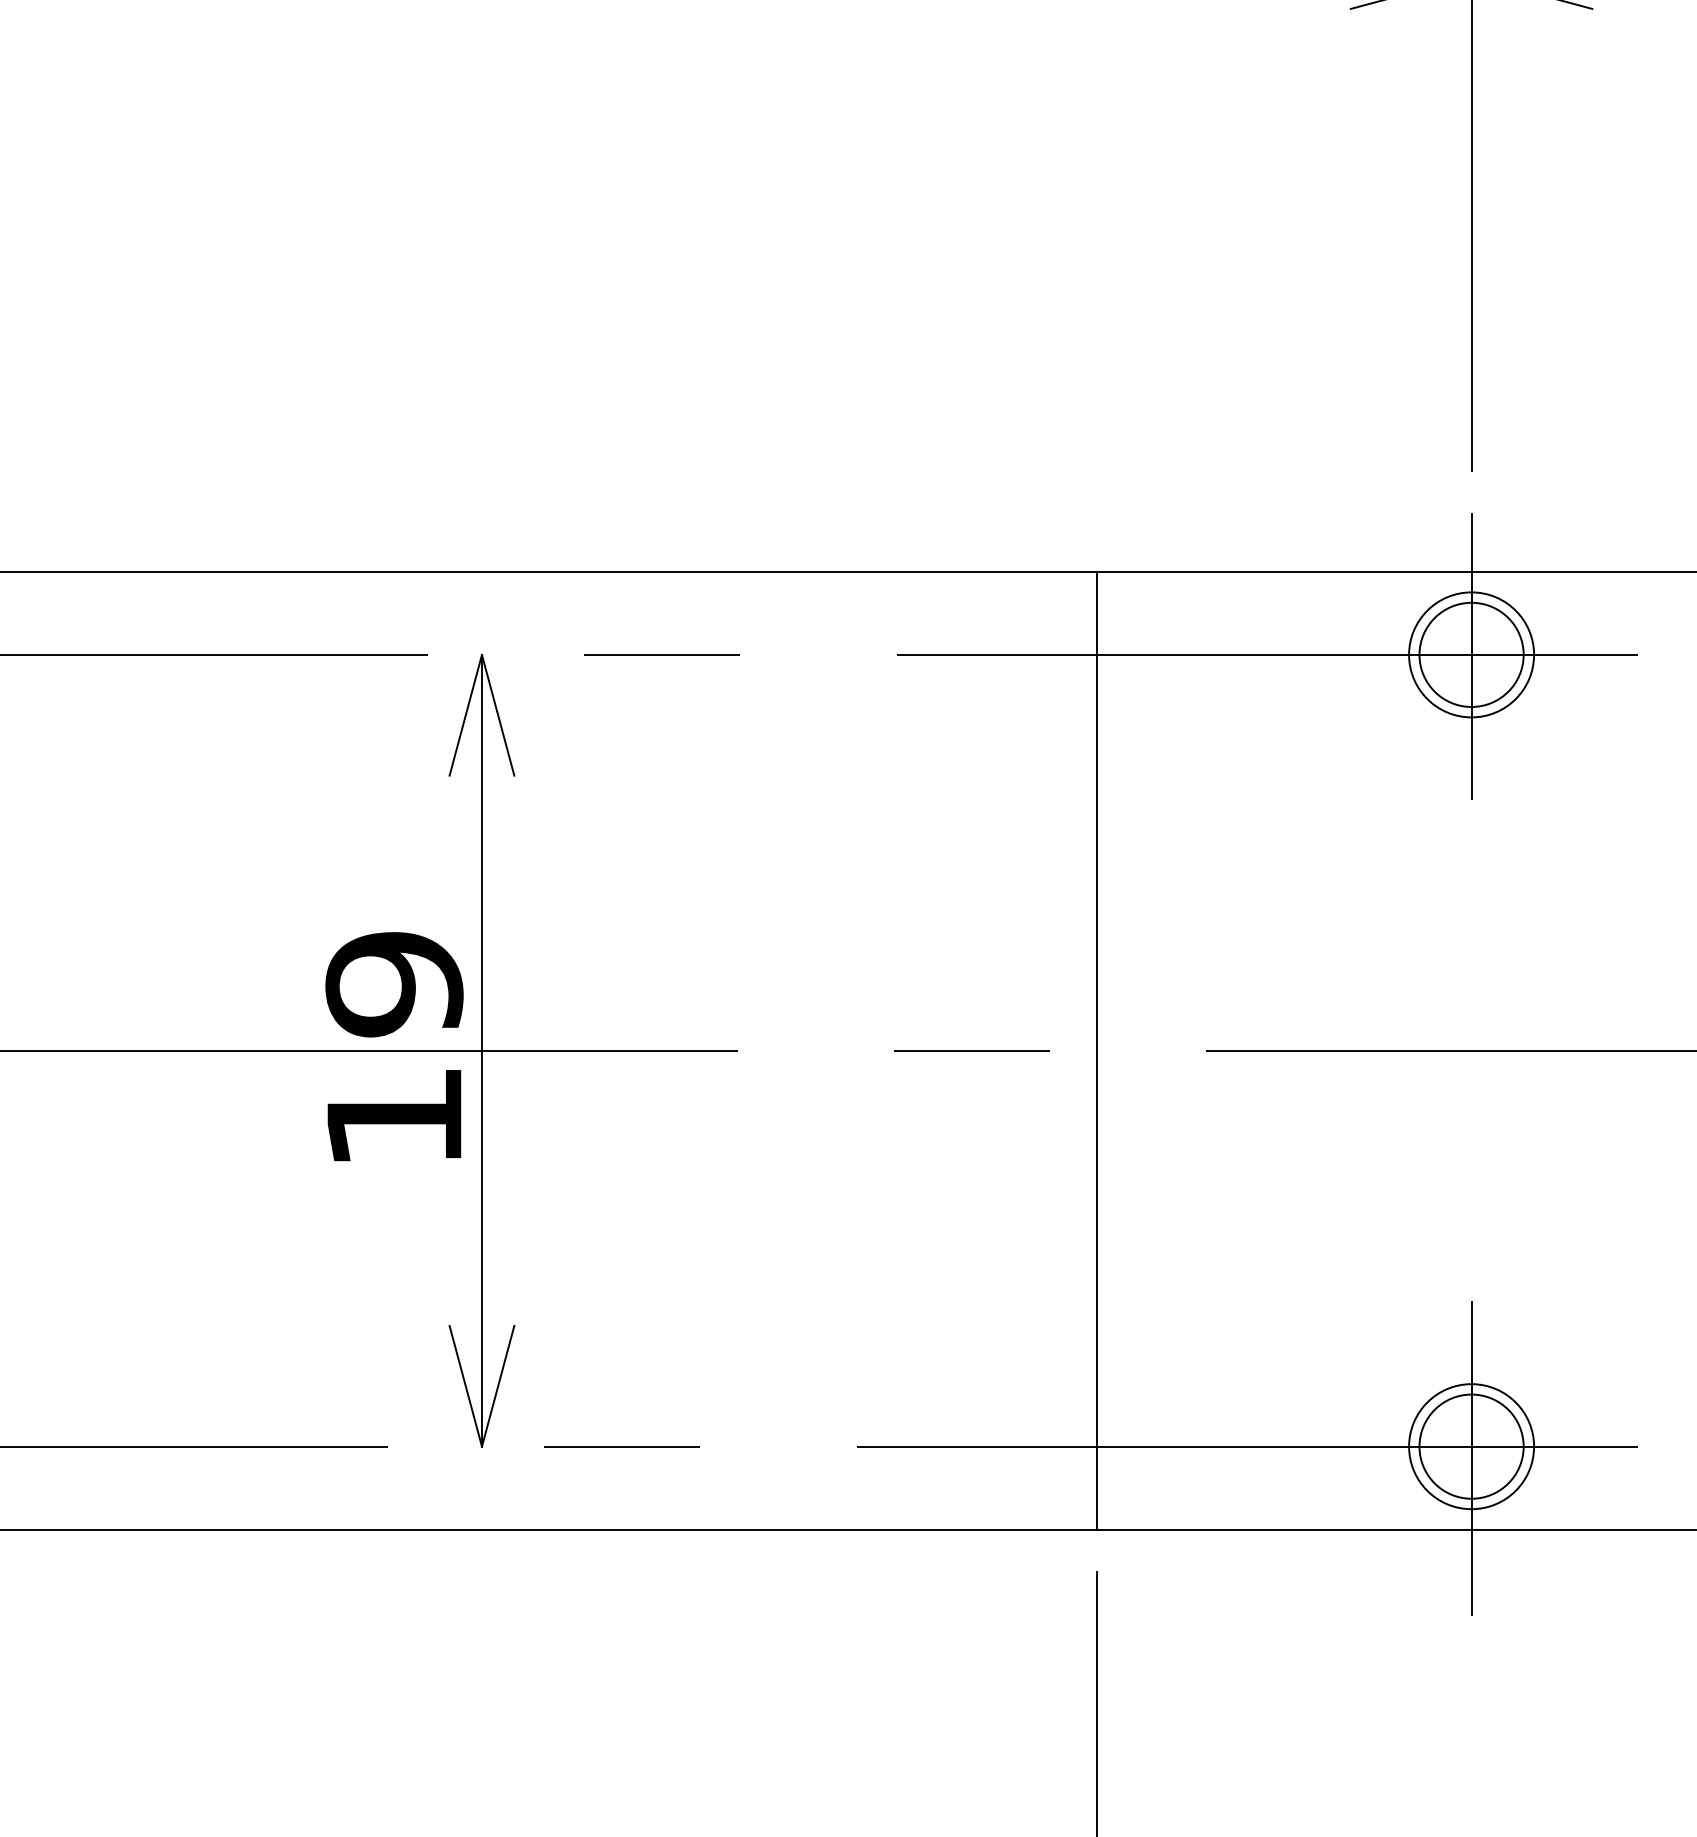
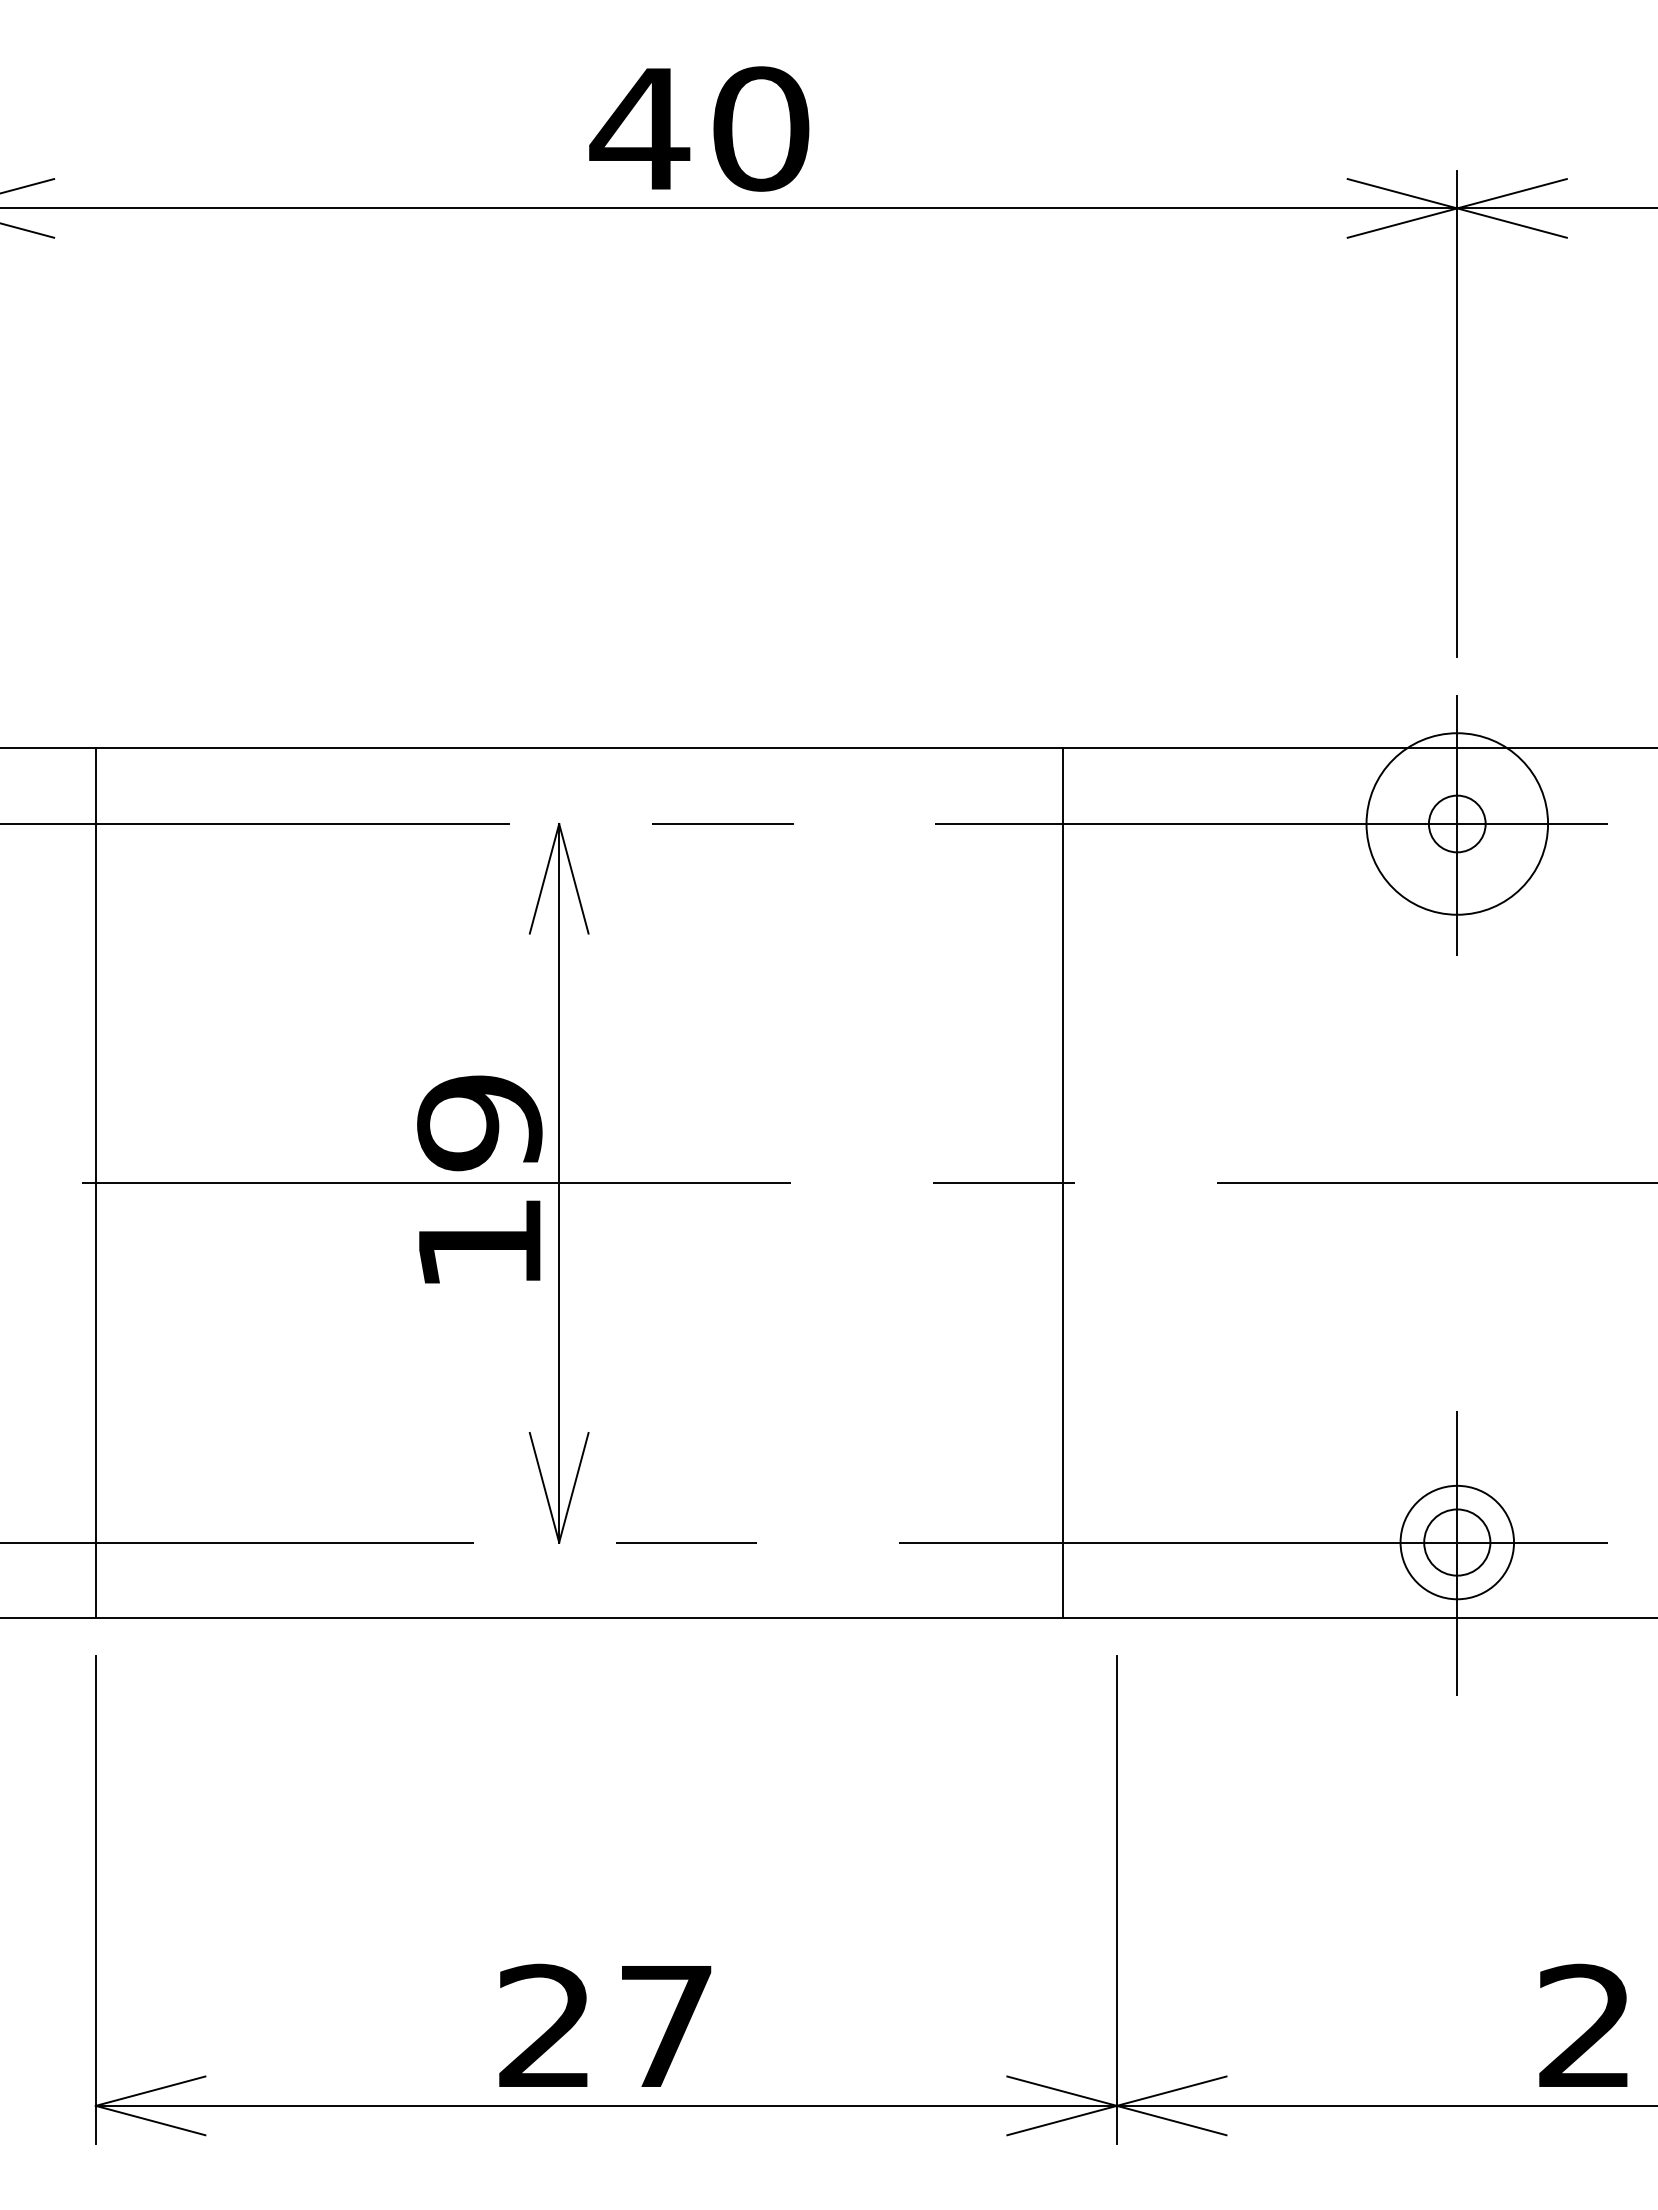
circle: (1471, 654) -> (1457, 823), size x0.6
circle: (1471, 654) -> (1457, 823), size x1.6
line: (1096, 1051) -> (1062, 1183), moved
circle: (1471, 1446) -> (1457, 1542), size x0.7

